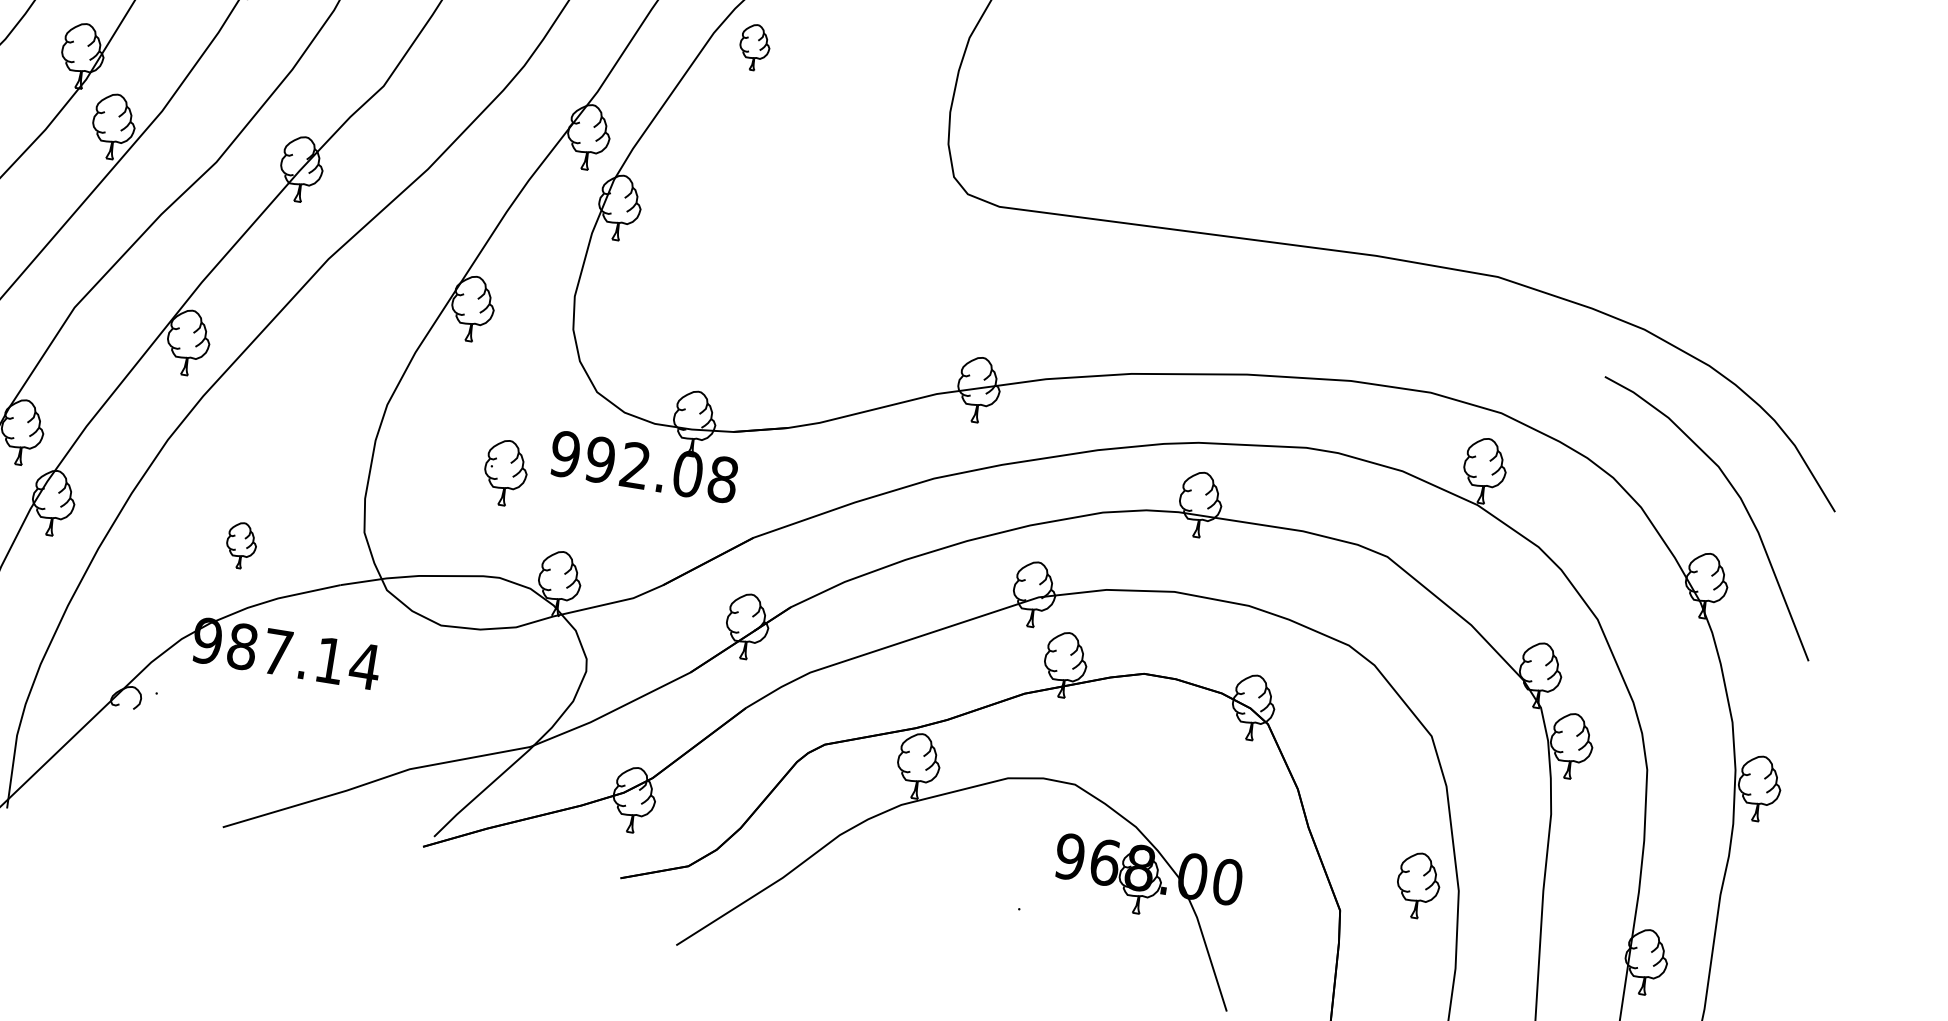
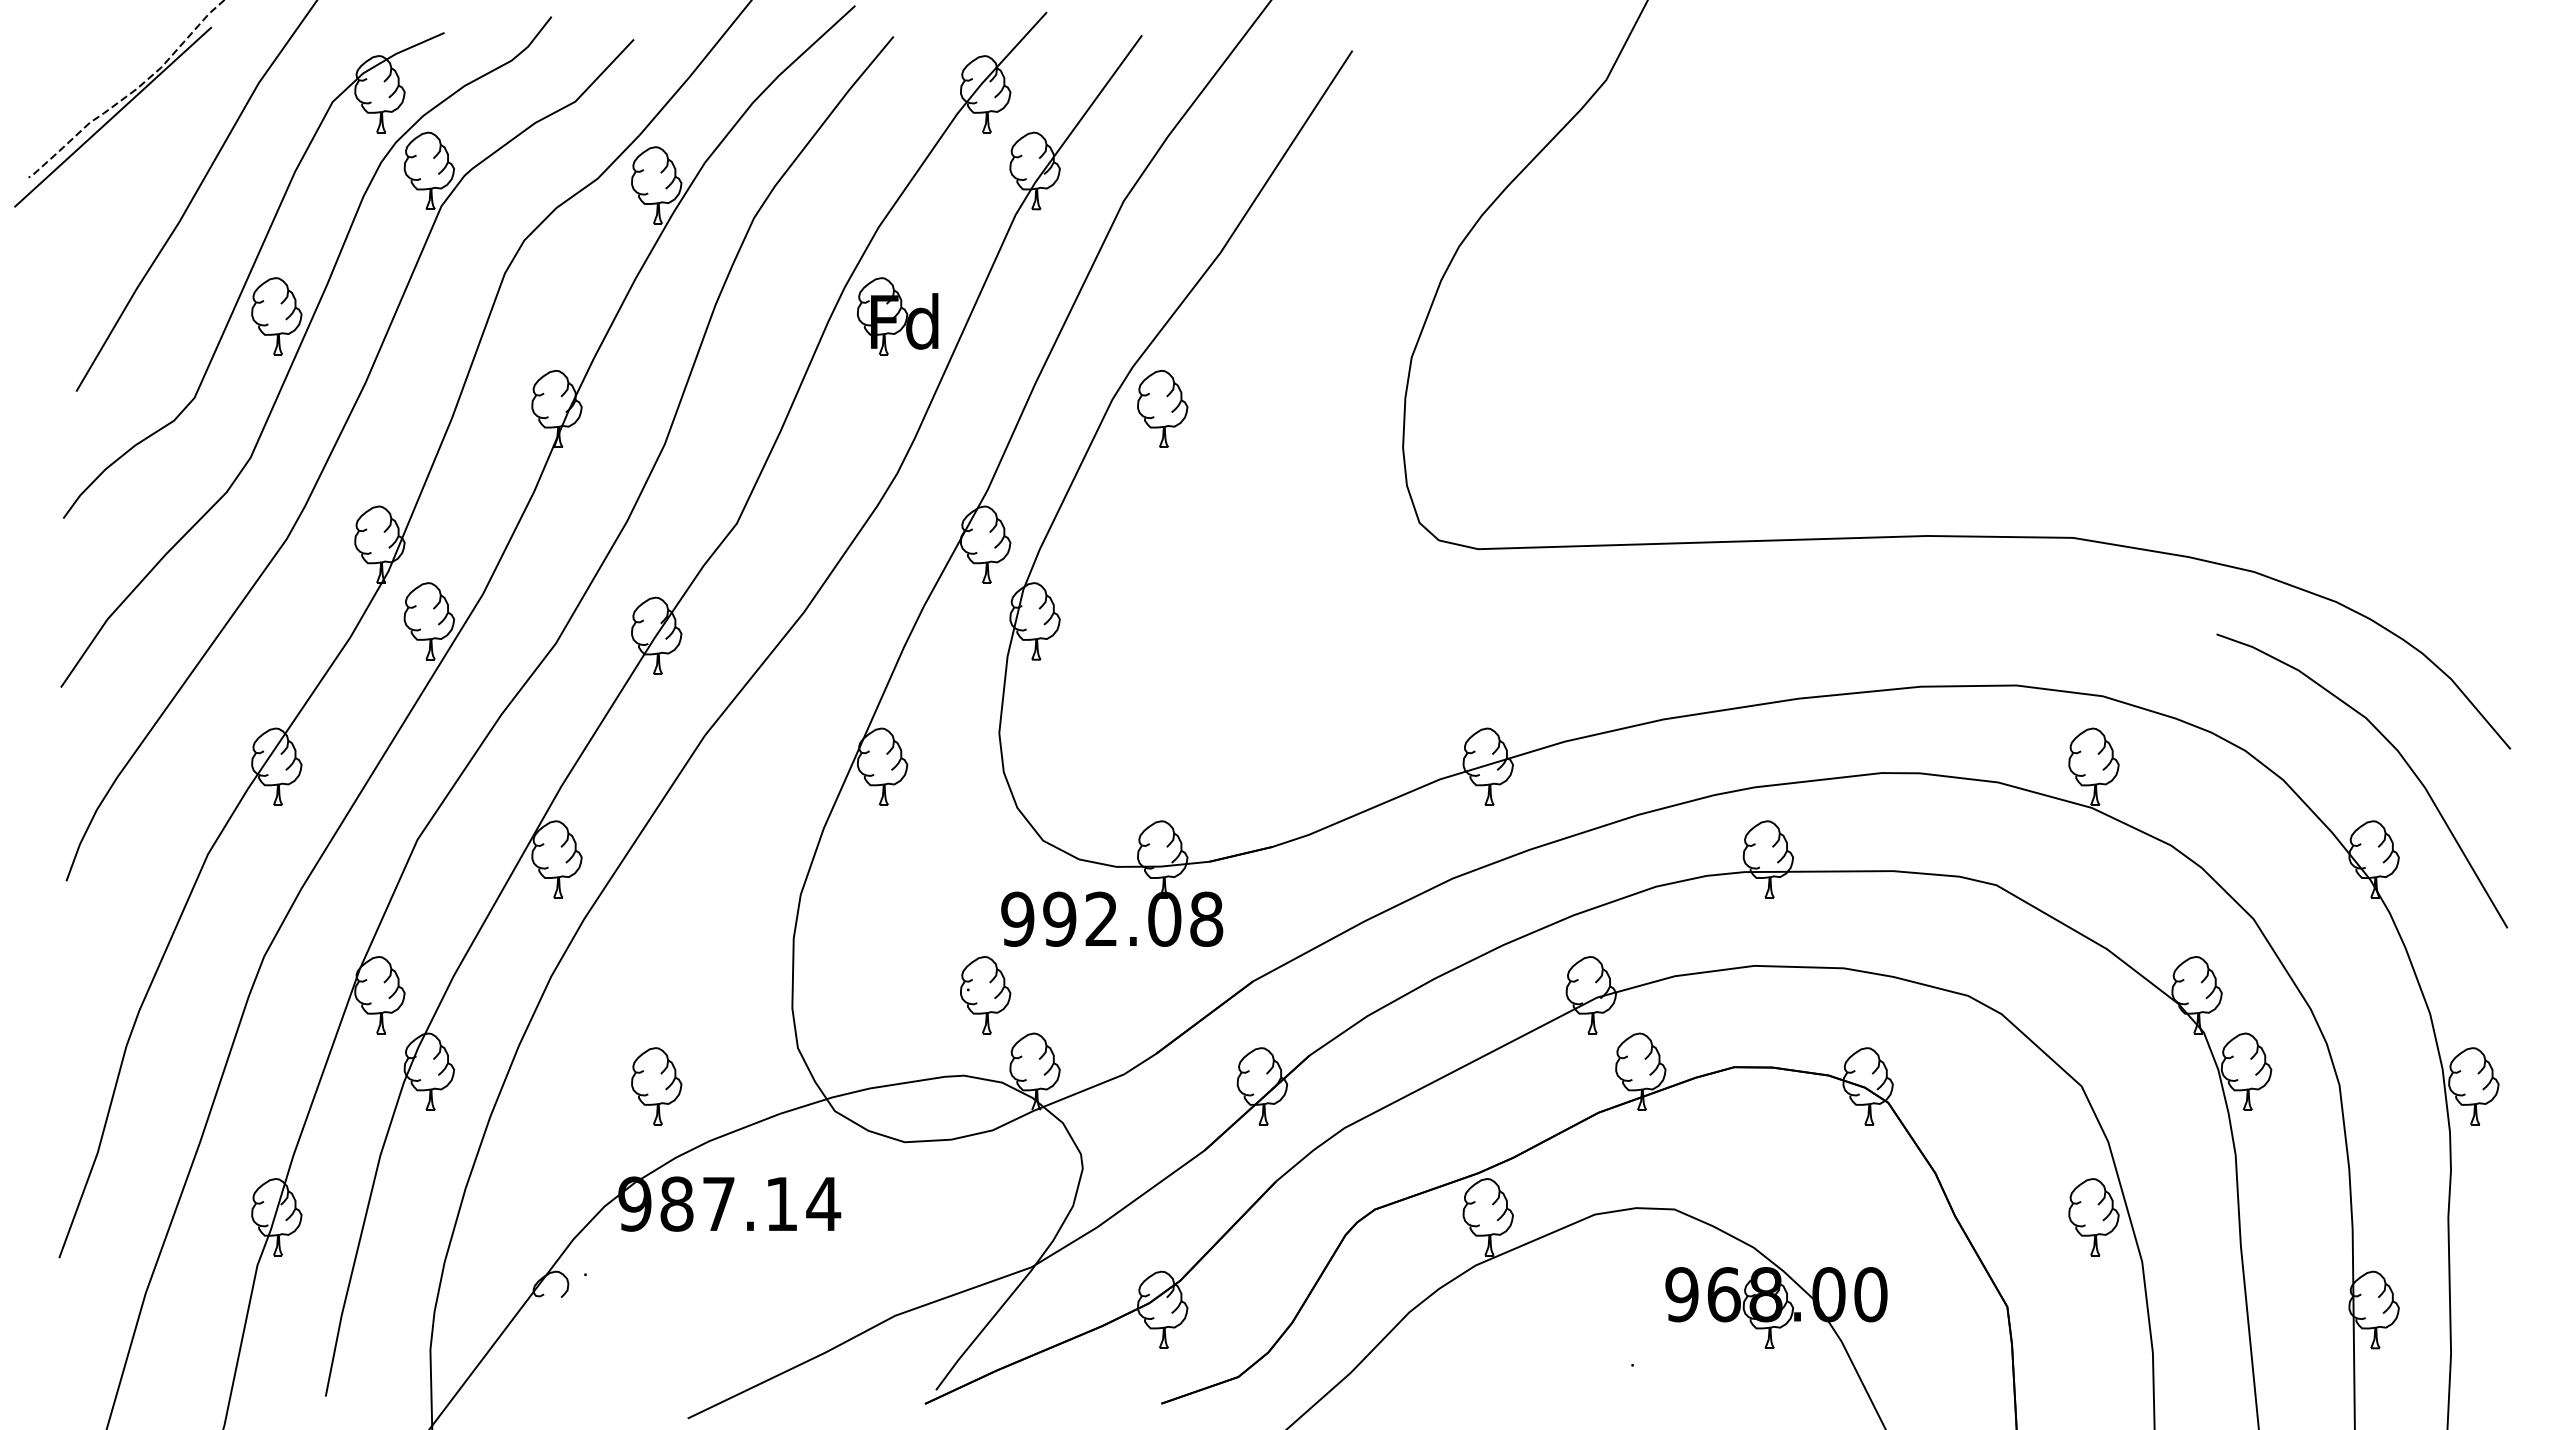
part: (754, 47) -> (1162, 408), size x1.43
part: (505, 473) -> (985, 995), moved
part: (241, 545) -> (656, 1086), size x1.43
part: (1417, 885) -> (2093, 1217), moved

